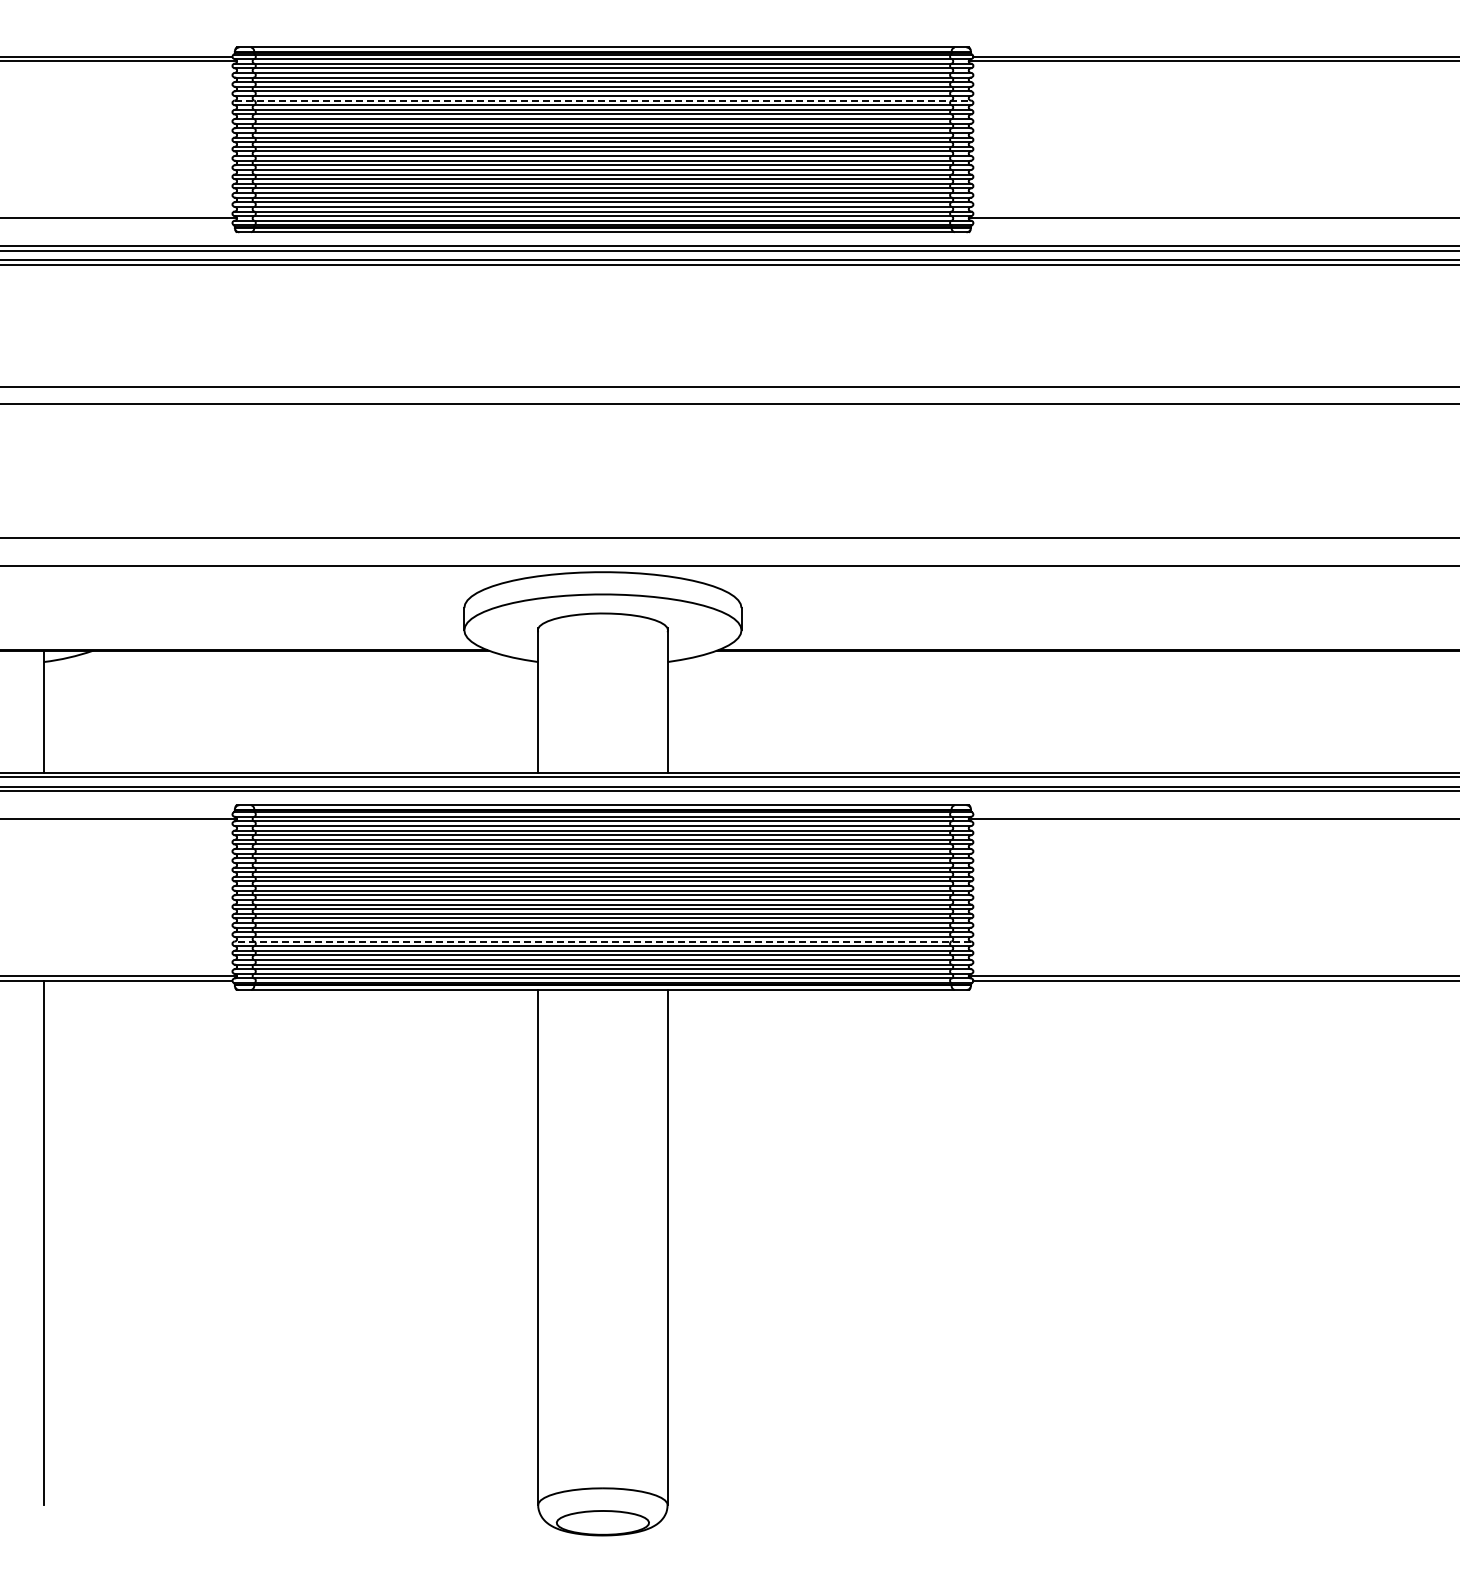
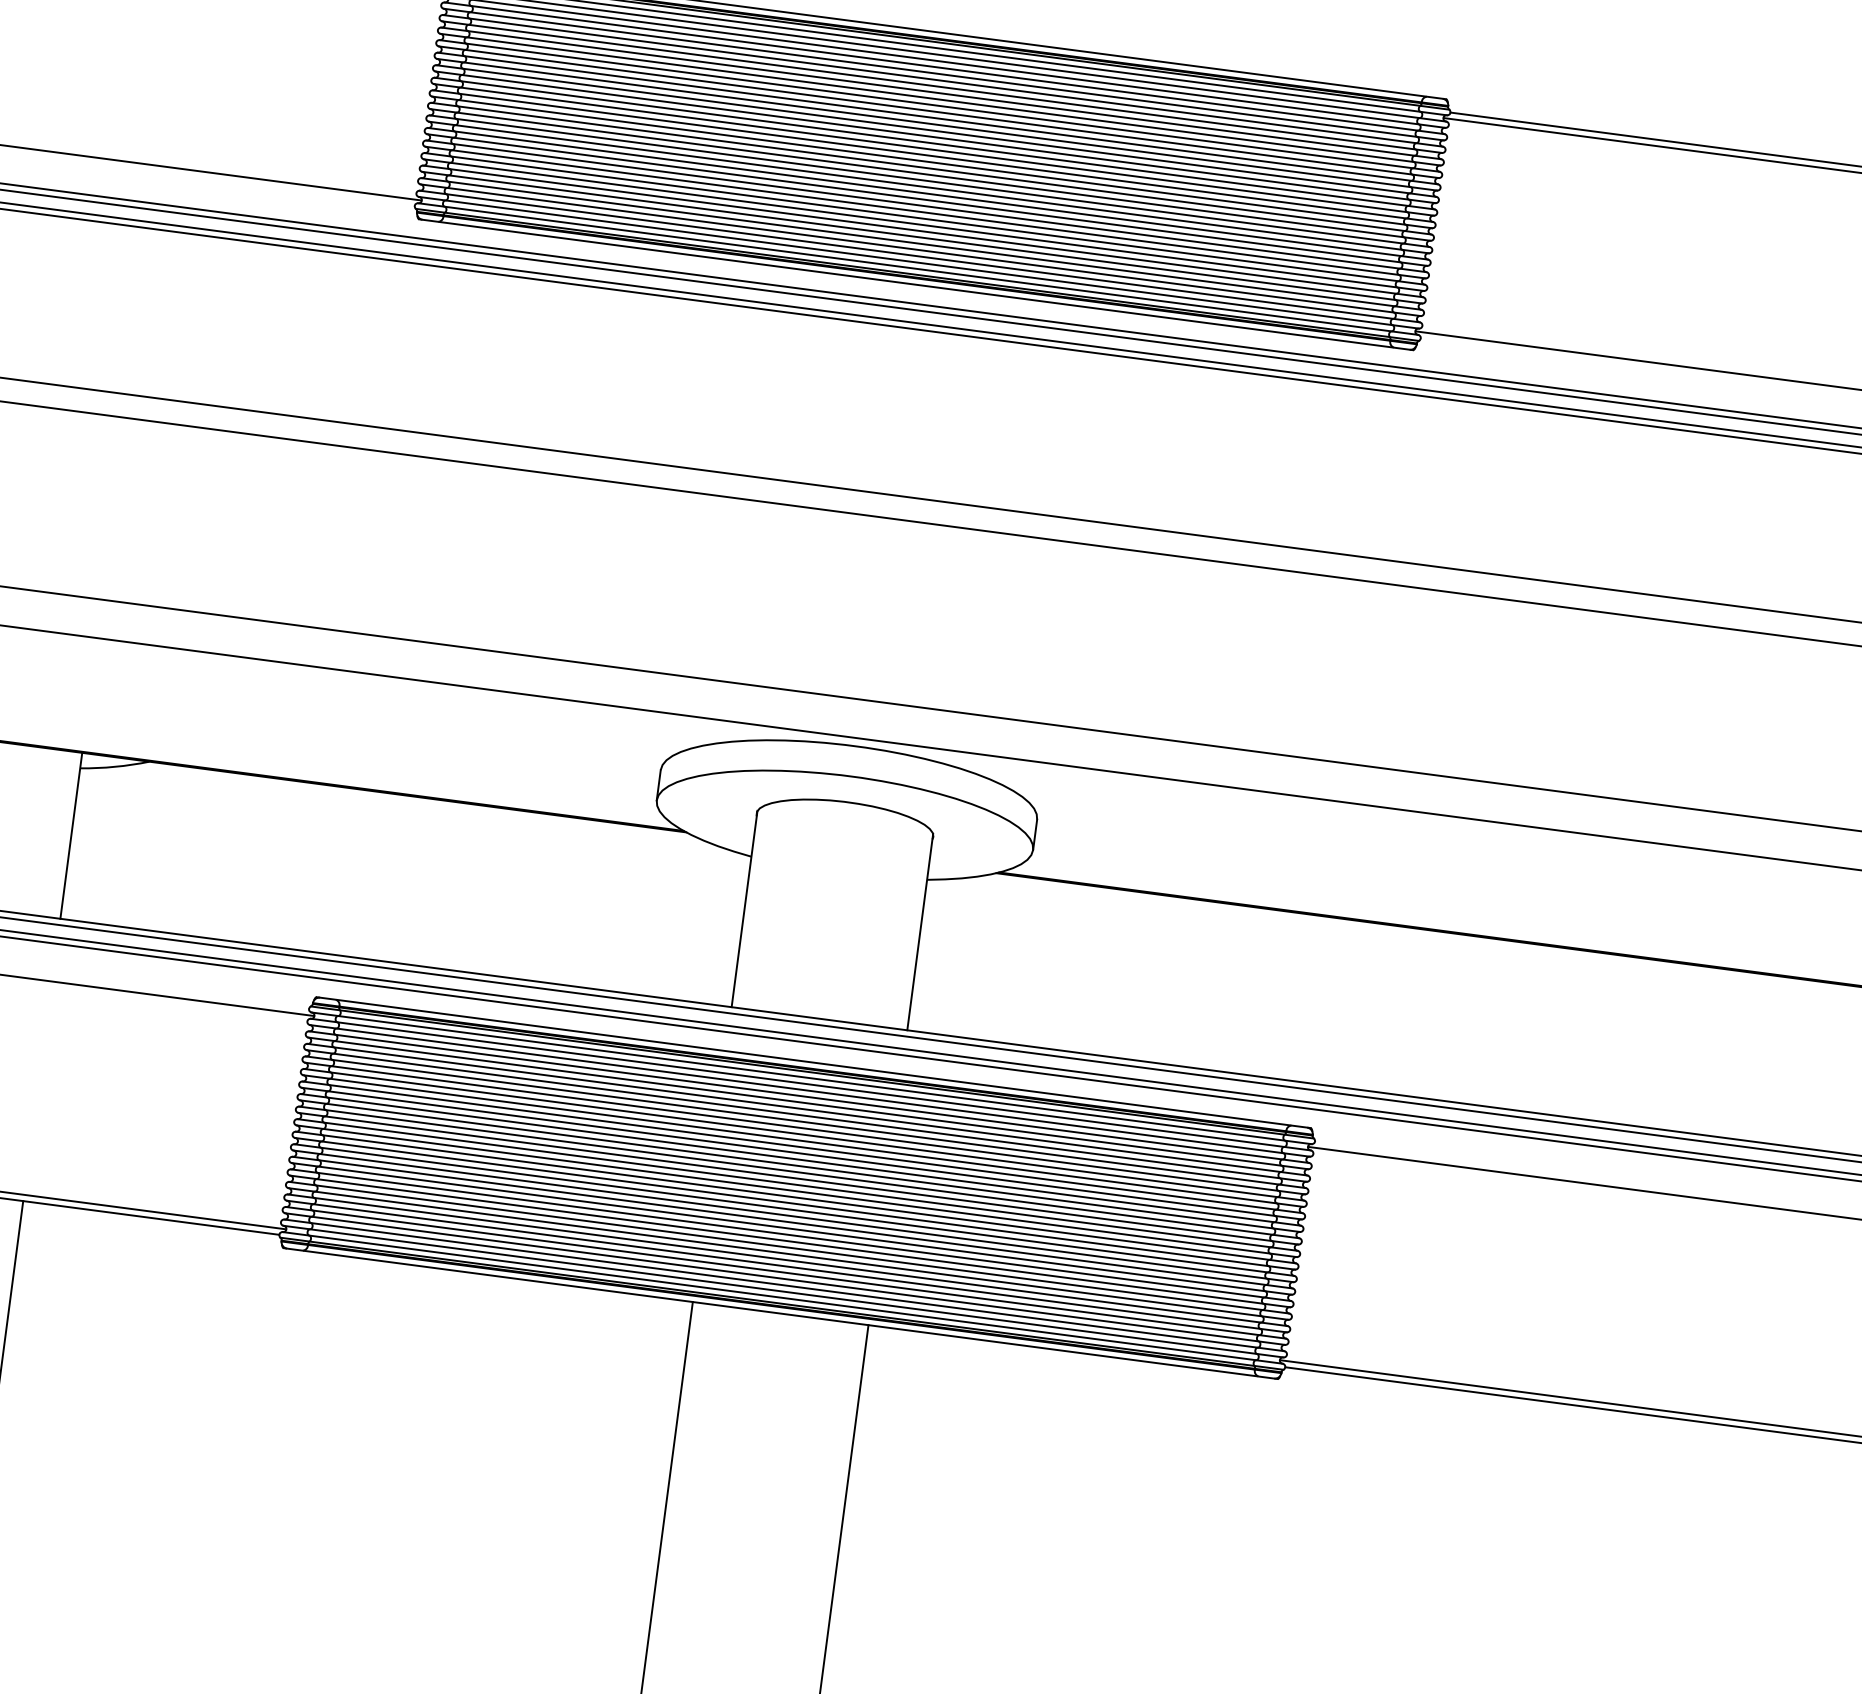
line: (603, 100) -> (940, 105), dashed -> solid
line: (602, 941) -> (788, 1247), dashed -> solid

